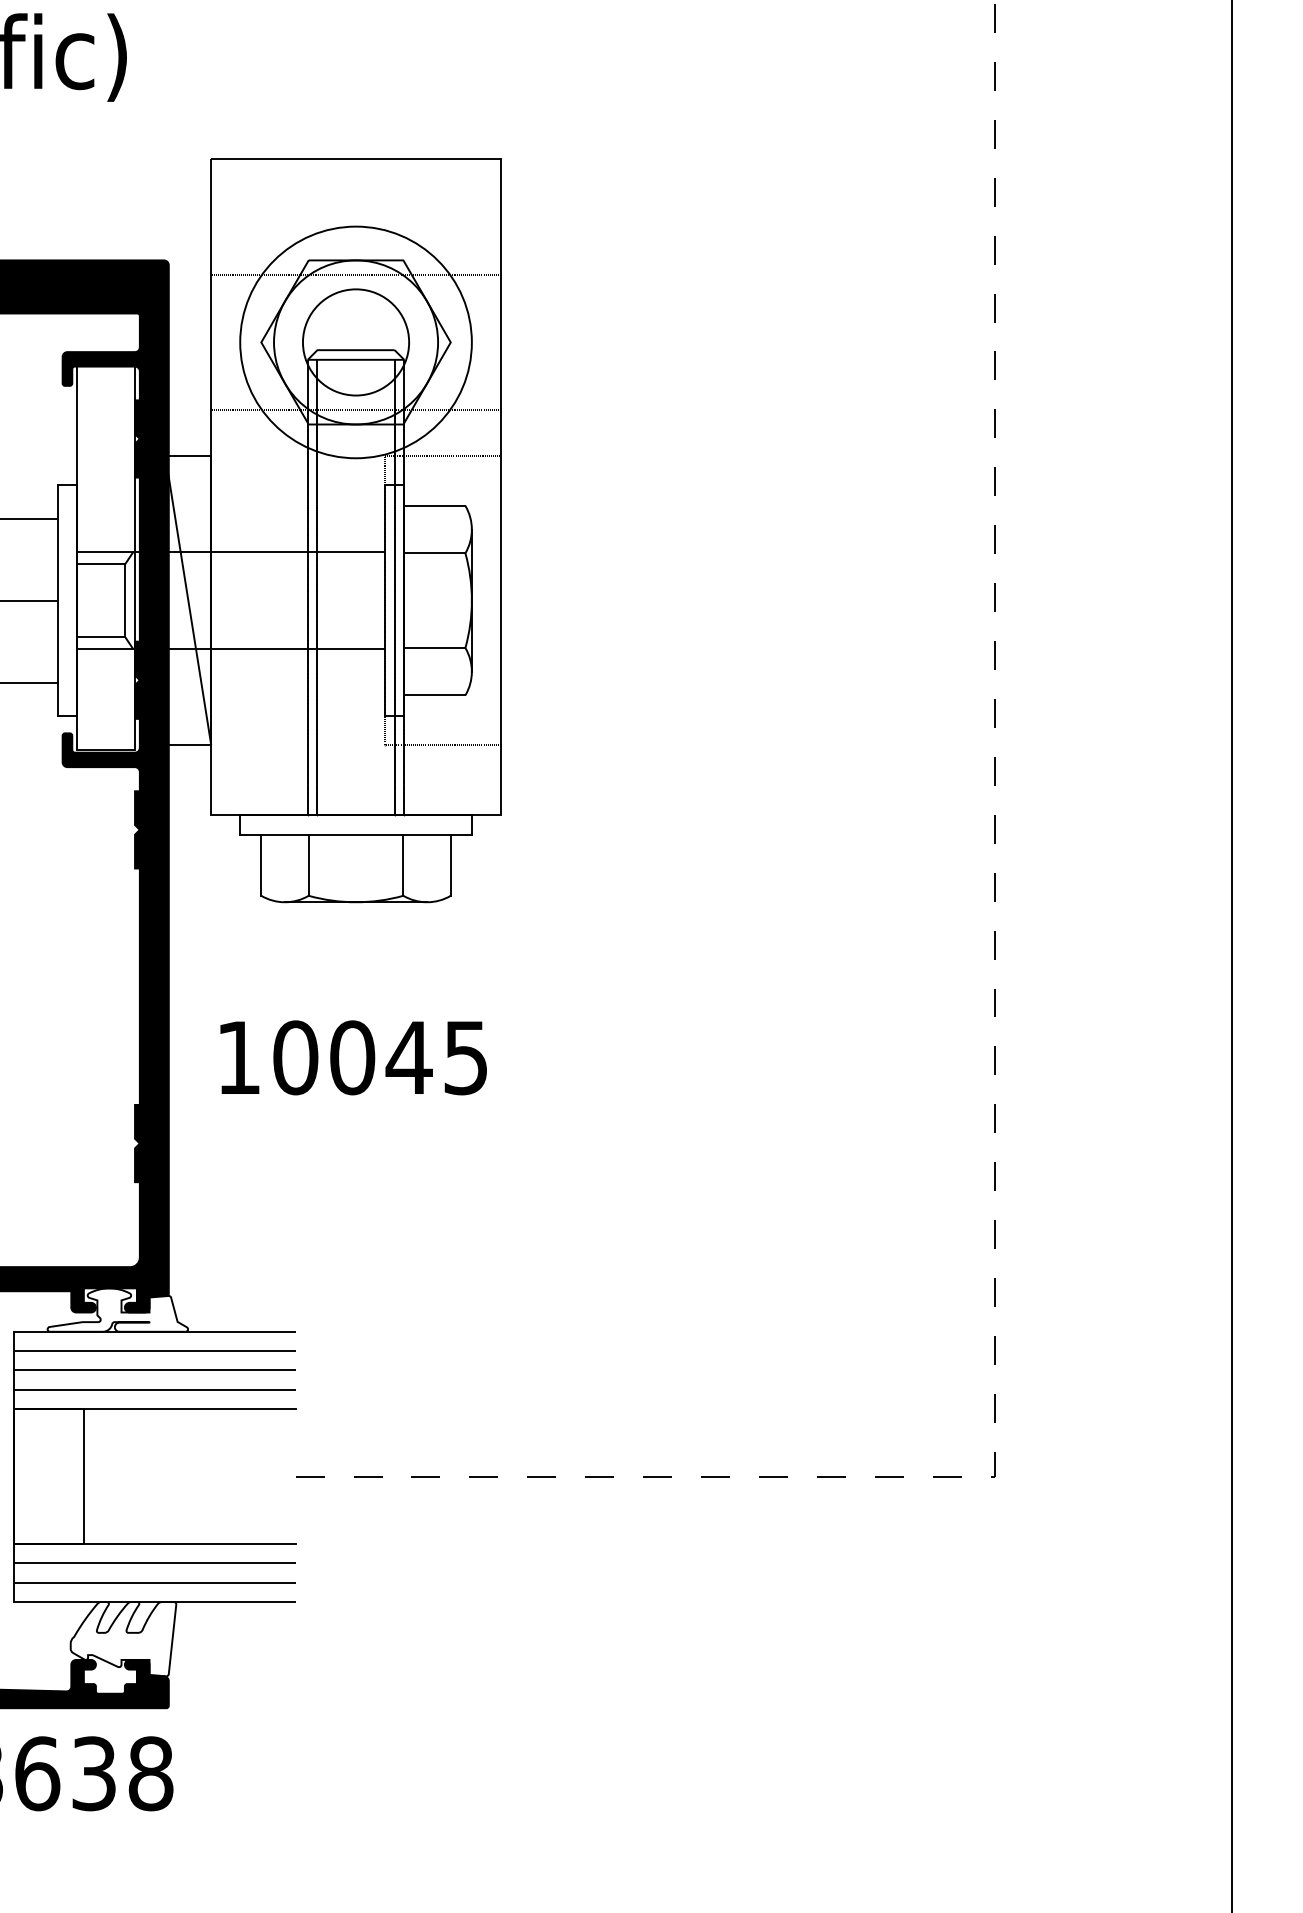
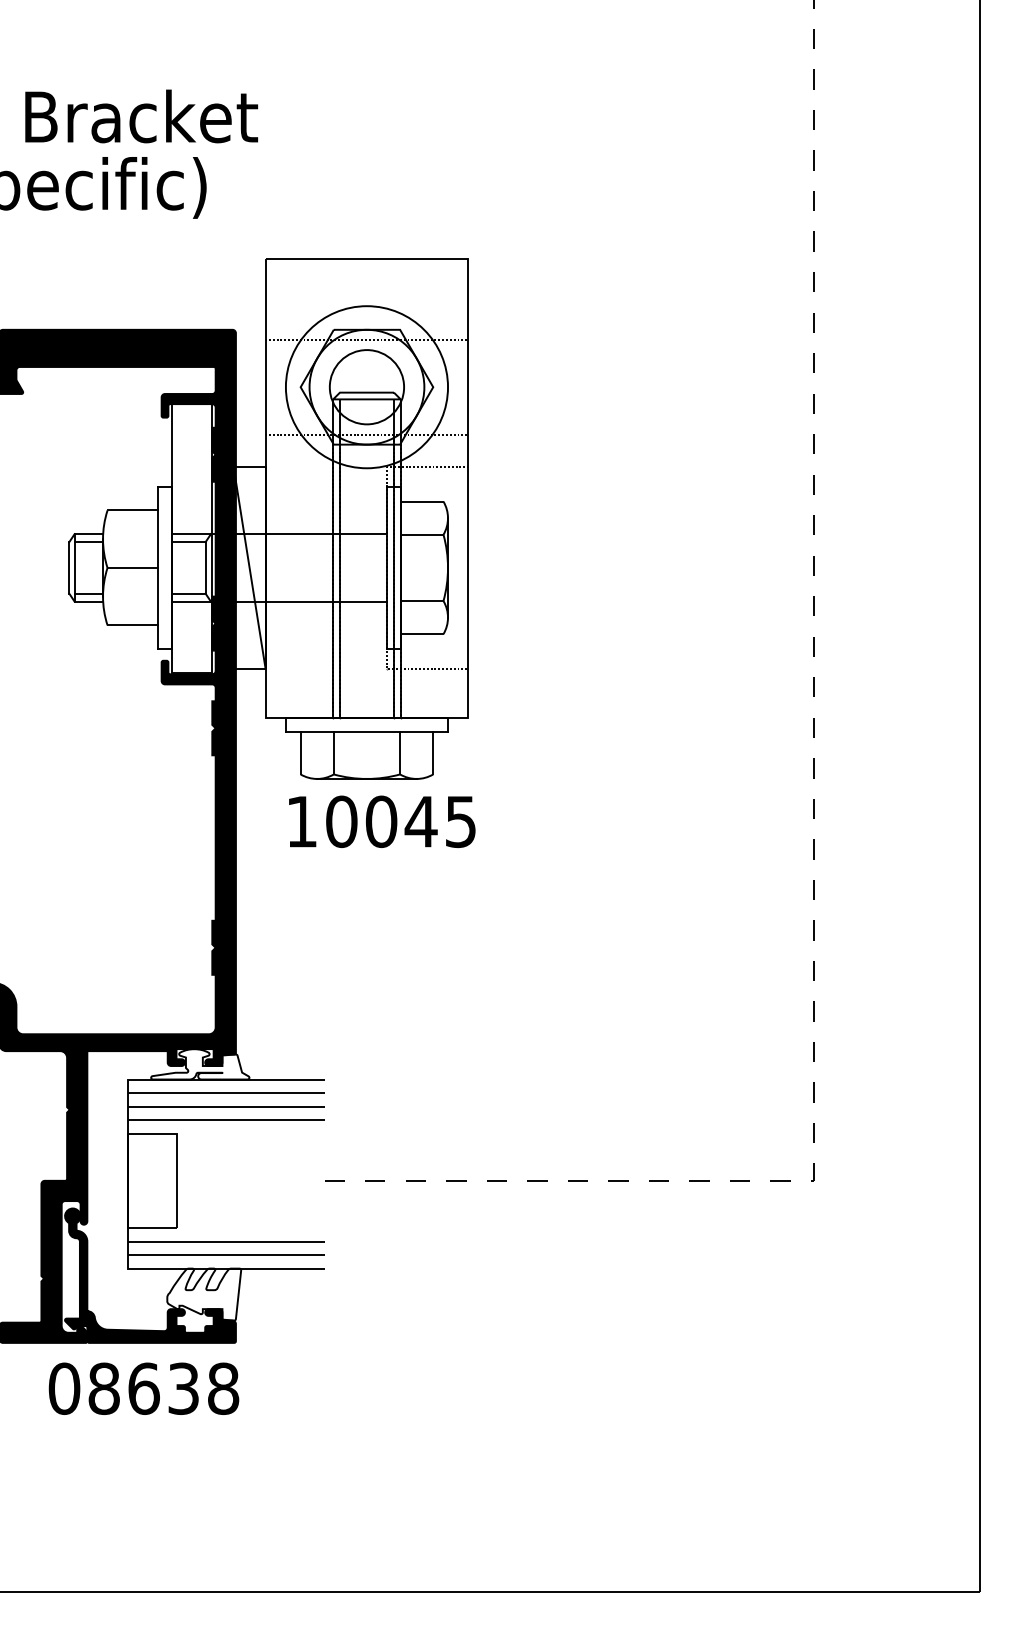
text: (353, 1057) -> (382, 821), moved
line: (153, 1408) -> (225, 1133), removed
line: (153, 1544) -> (225, 1228), removed

